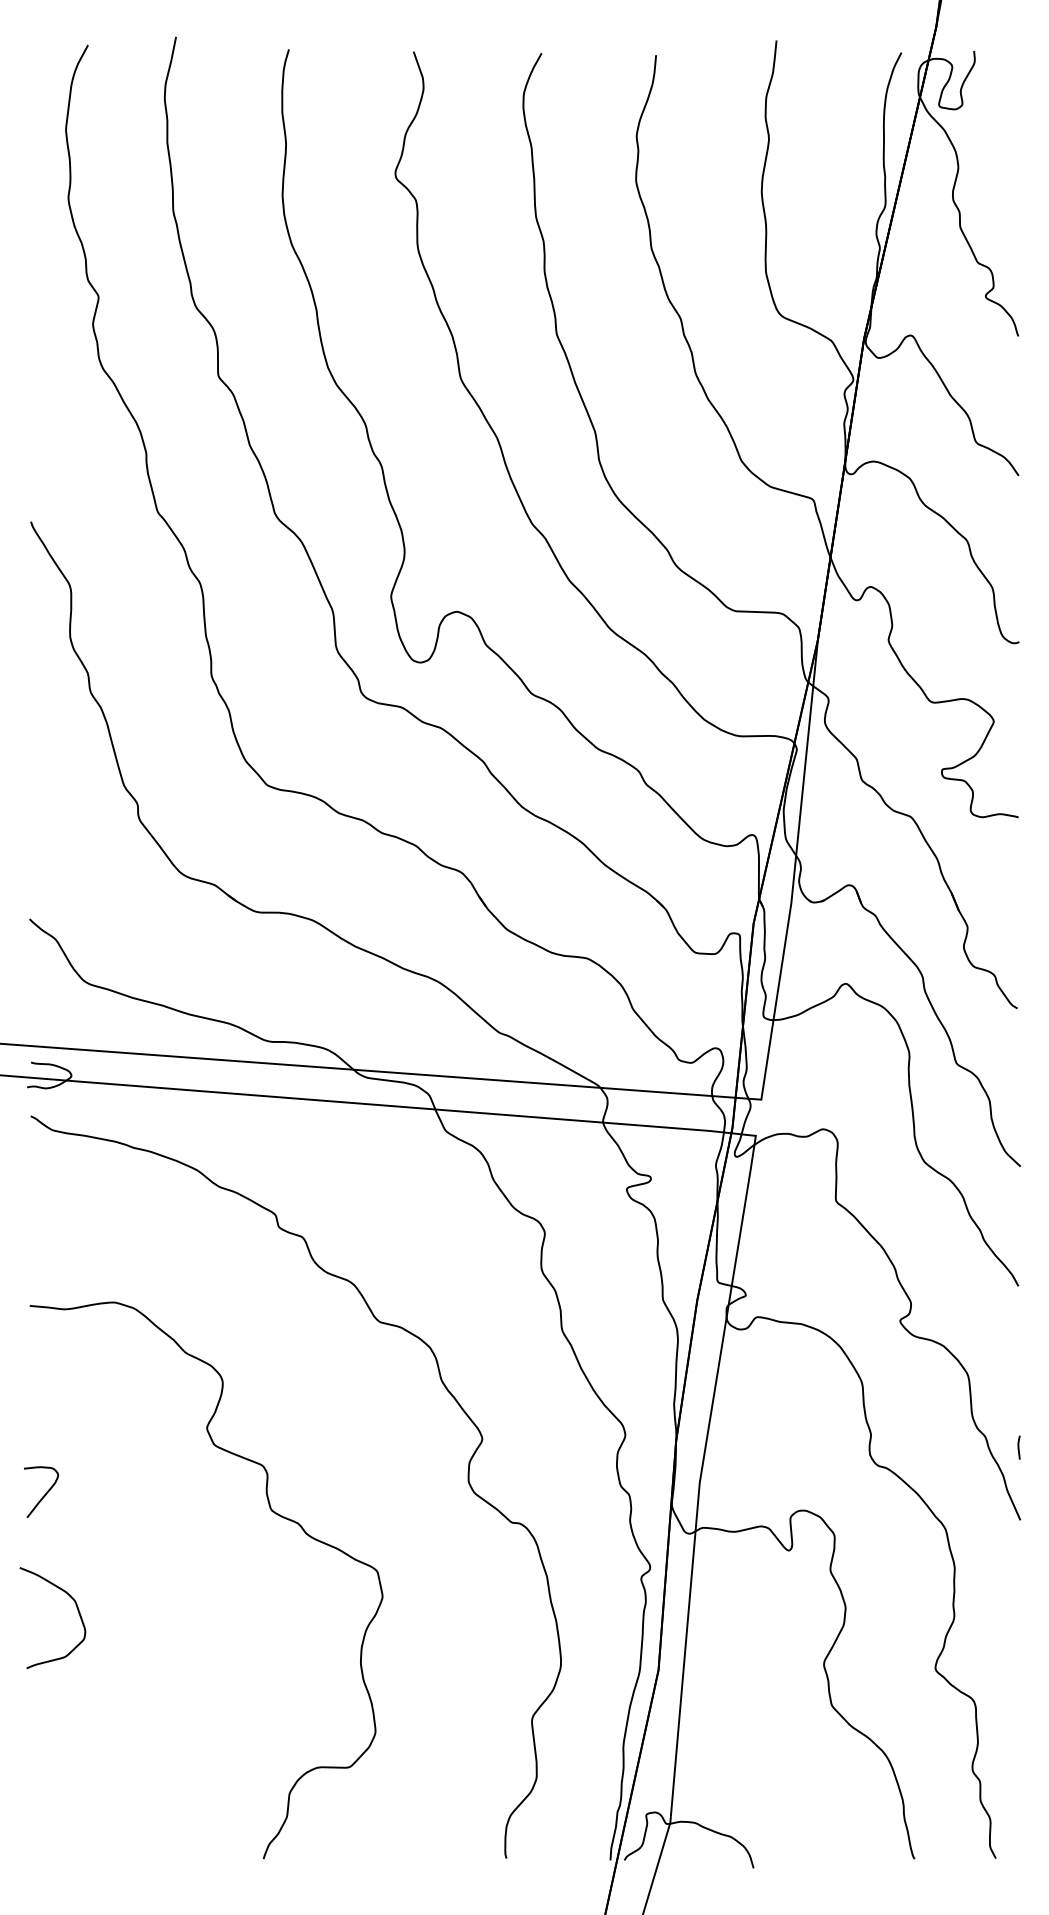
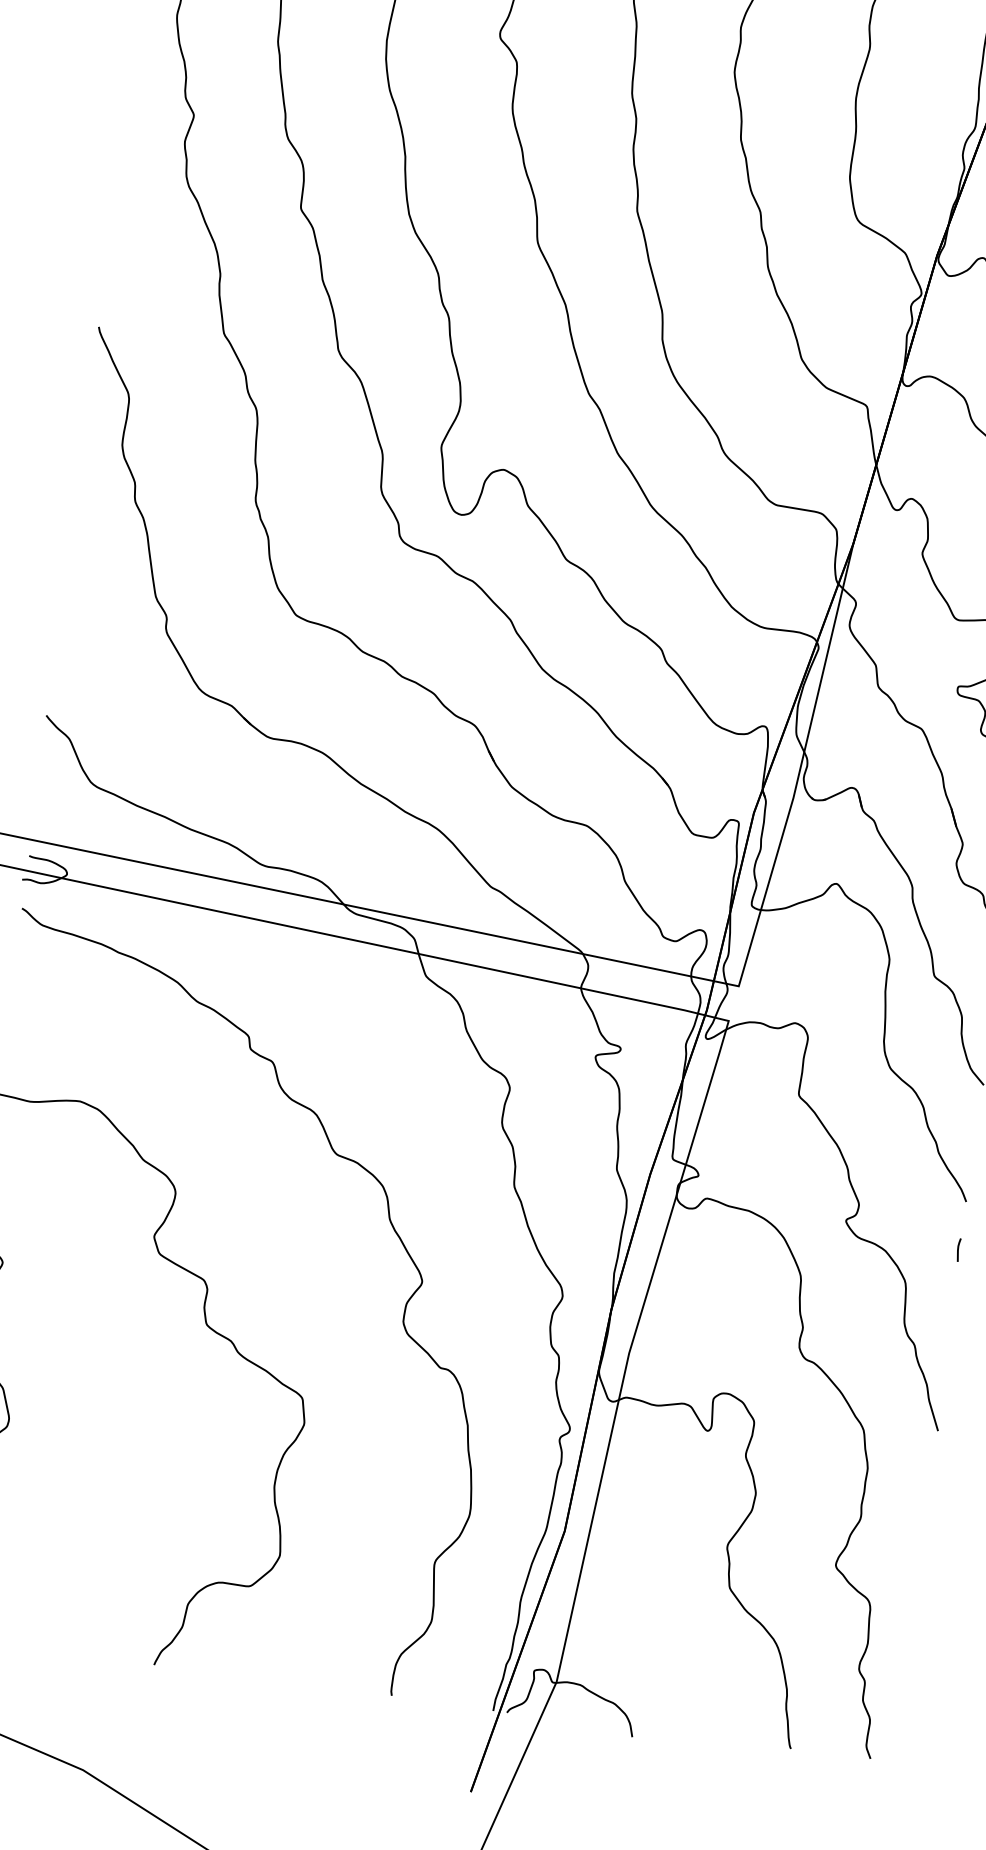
line: (1018, 1447) -> (958, 1249), moved

